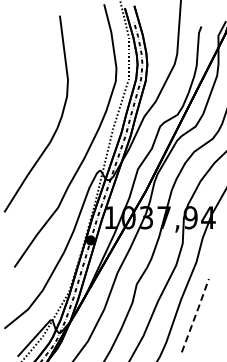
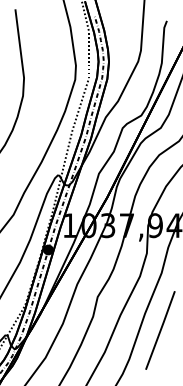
line: (195, 315) -> (160, 330), dashed -> solid

